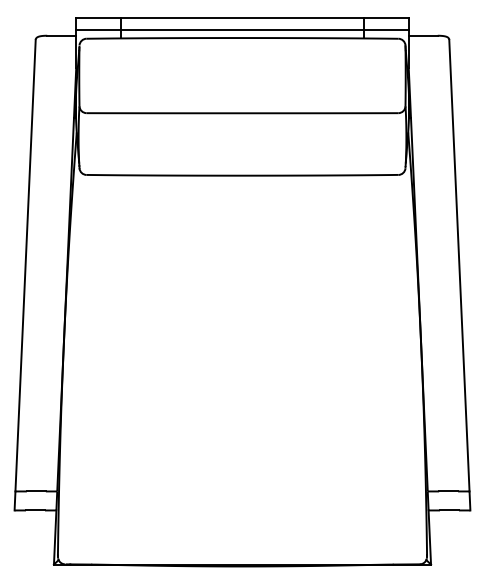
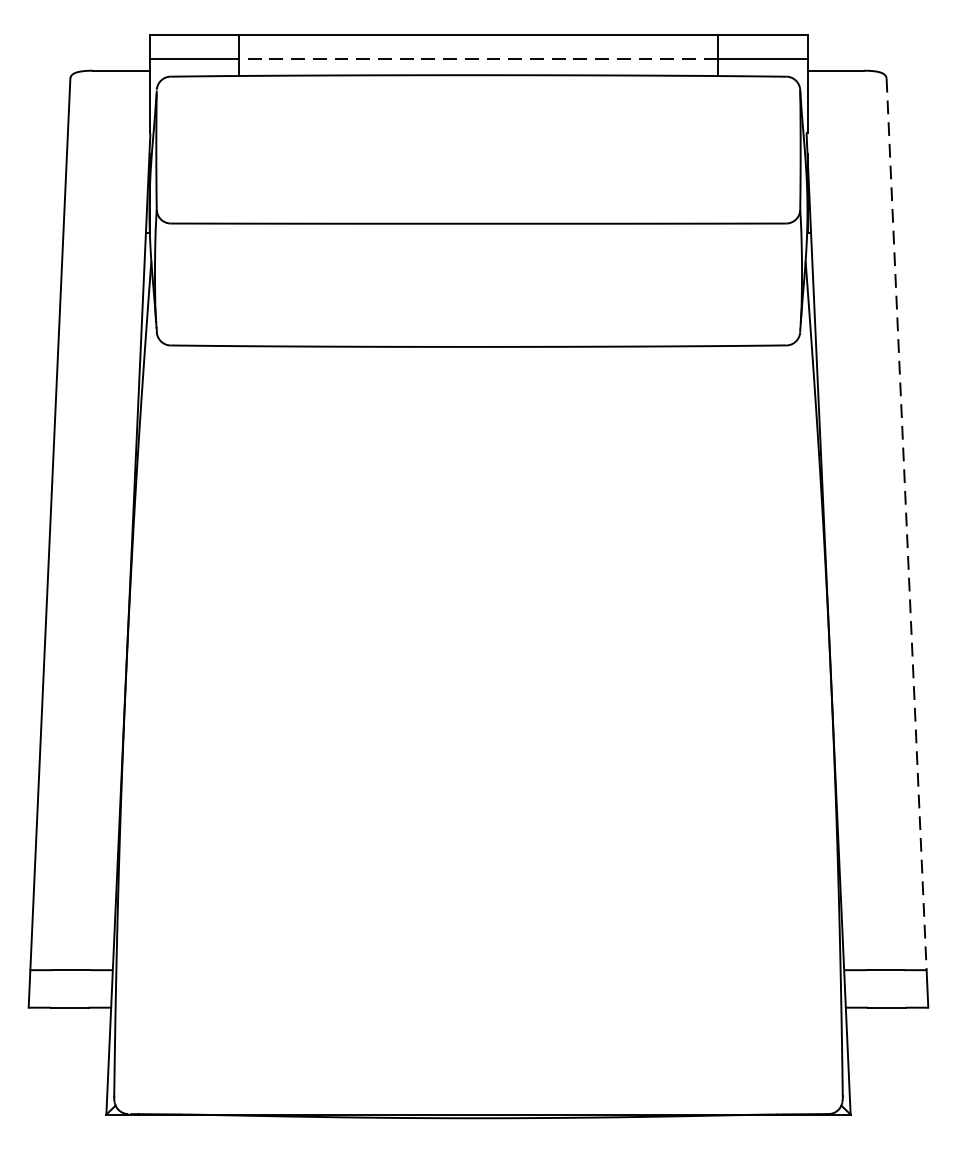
line: (242, 30) -> (478, 60), solid -> dashed
line: (459, 266) -> (906, 526), solid -> dashed

